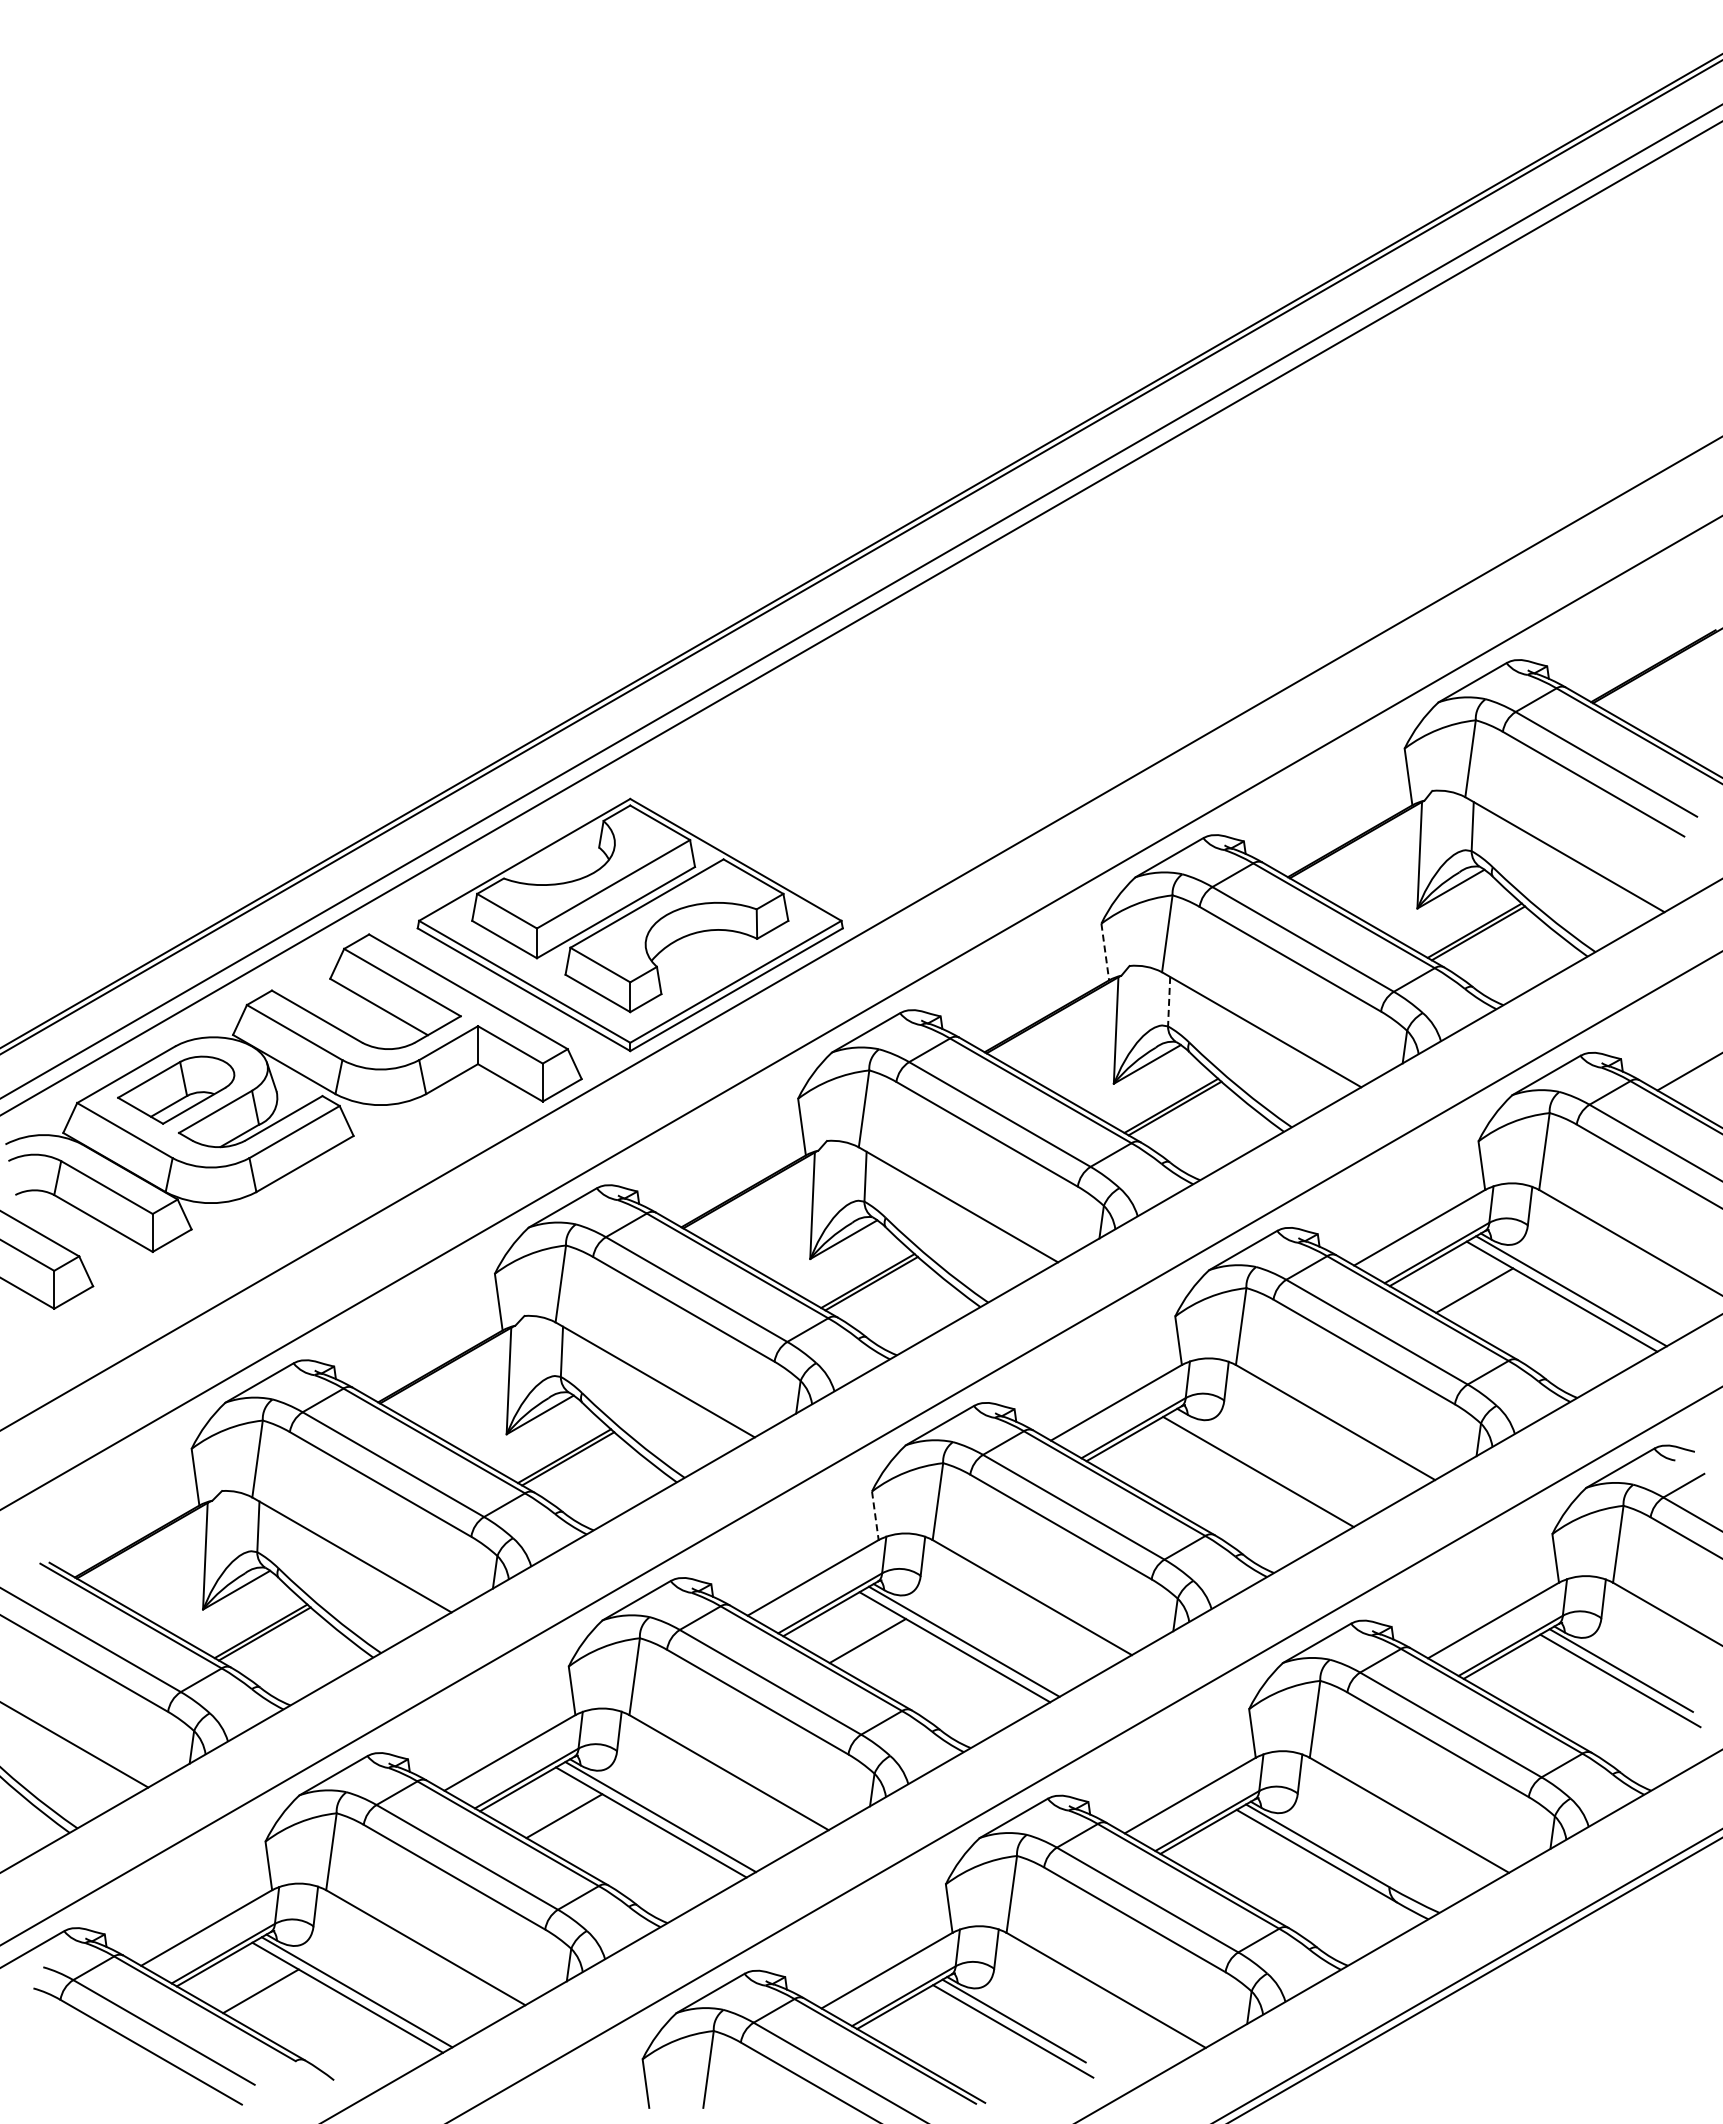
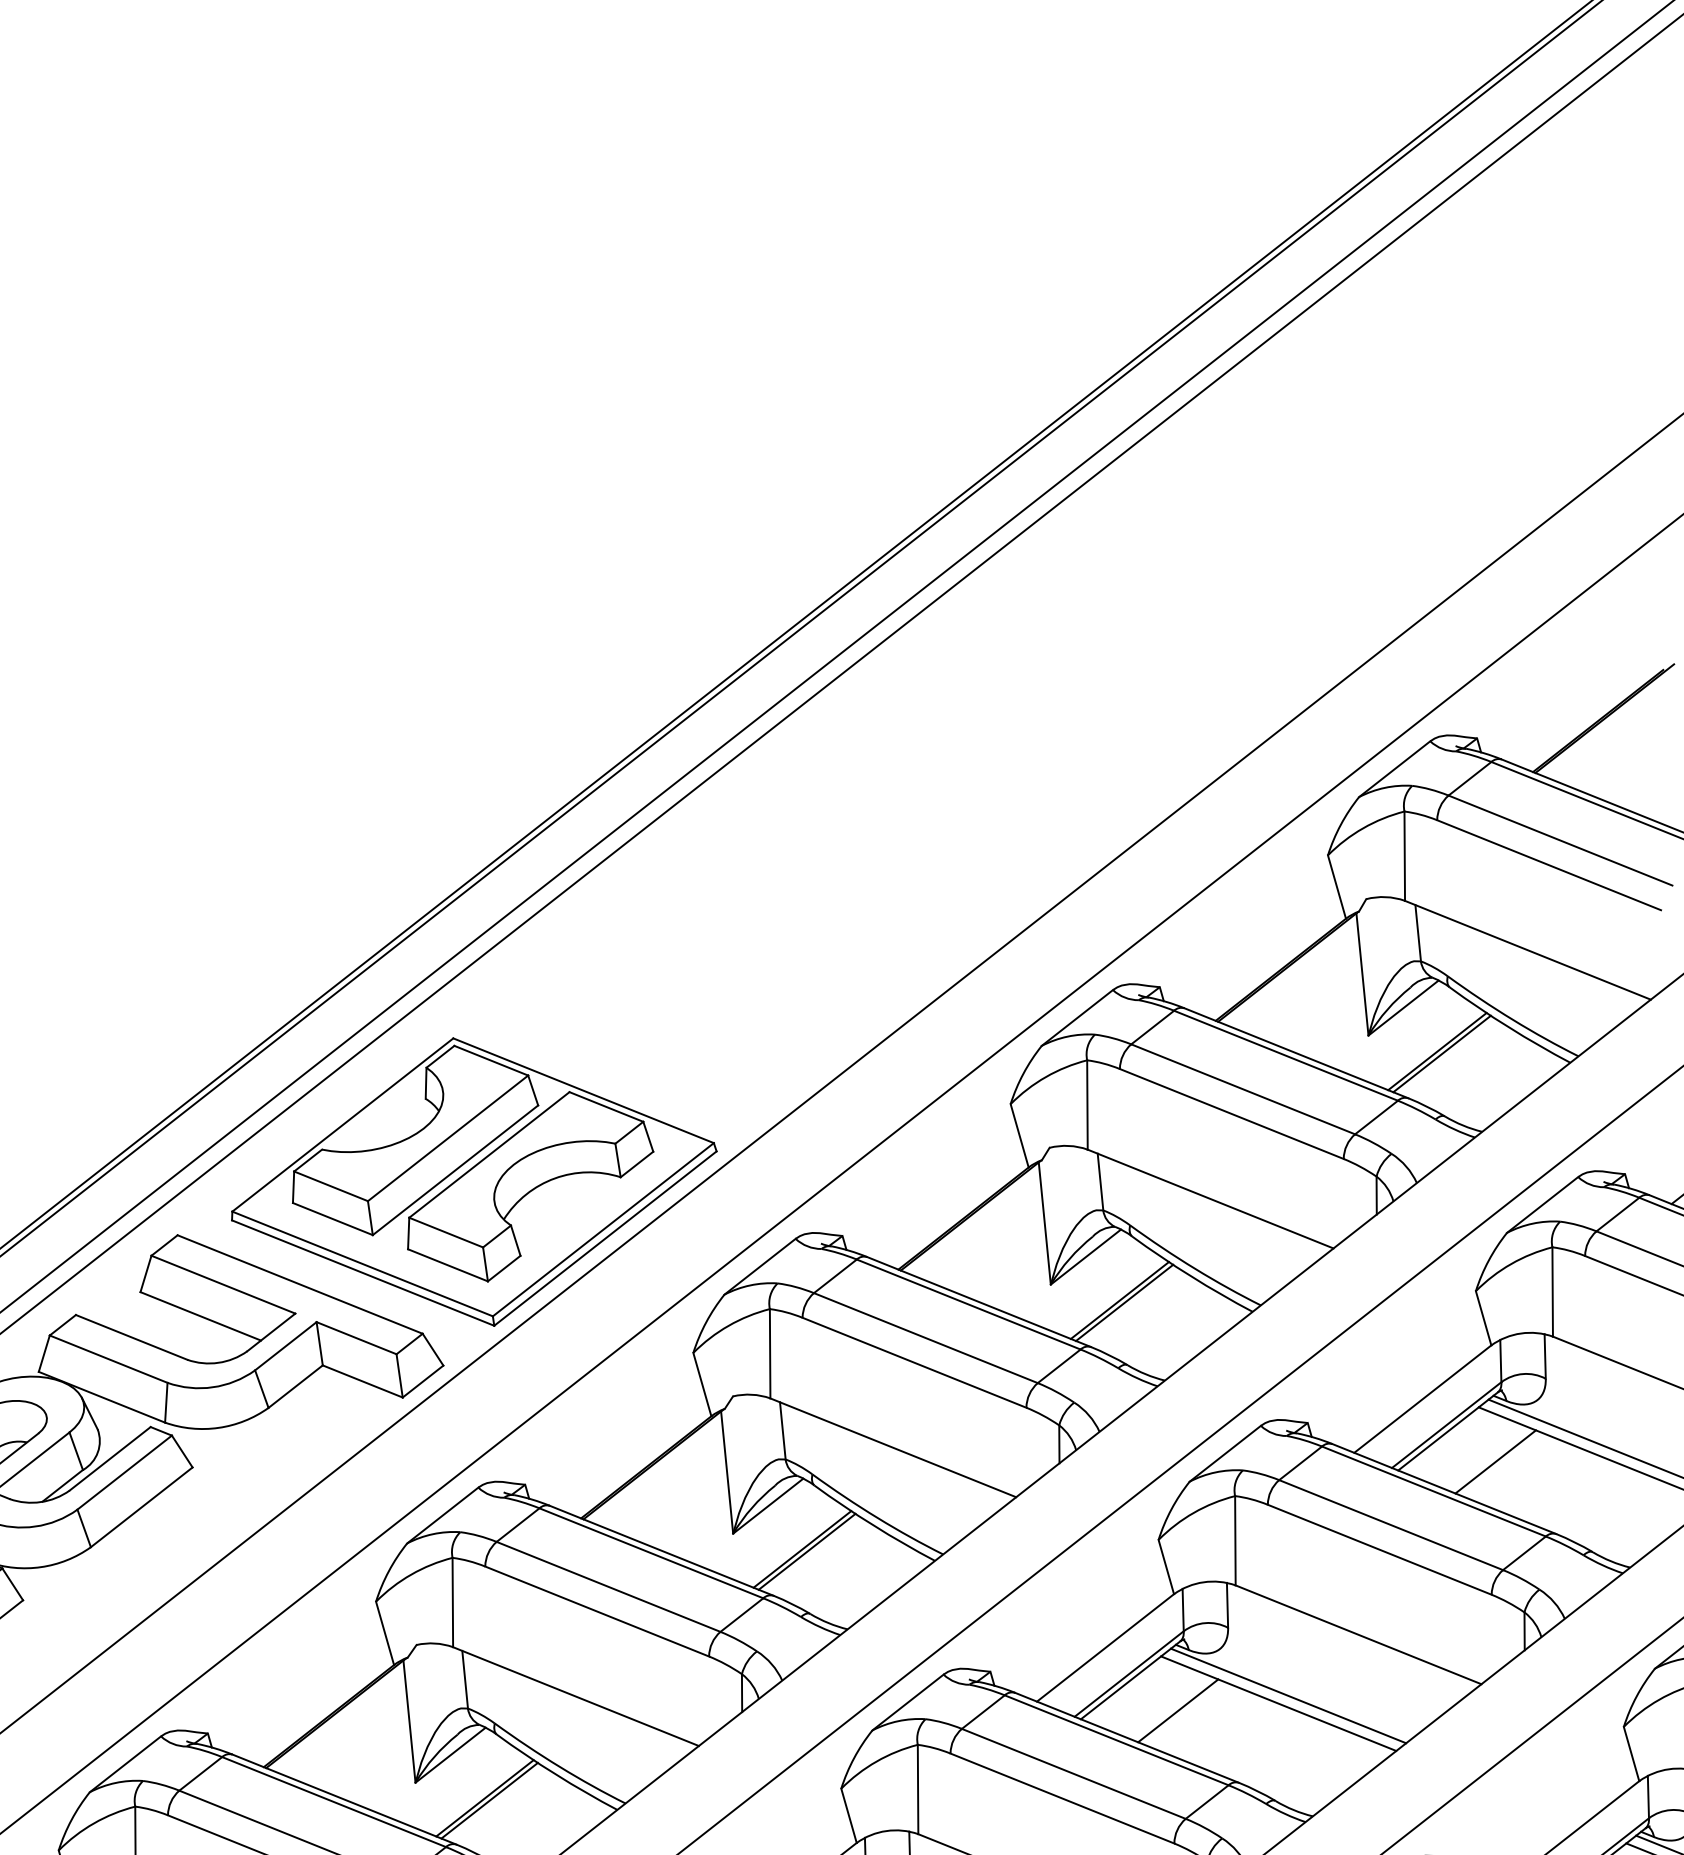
line: (1105, 952) -> (1020, 1136), dashed -> solid
line: (1169, 1001) -> (1100, 1181), dashed -> solid
line: (1170, 1465) -> (1177, 1710), added
line: (1267, 1466) -> (1288, 1695), added
line: (875, 1516) -> (849, 1816), dashed -> solid

